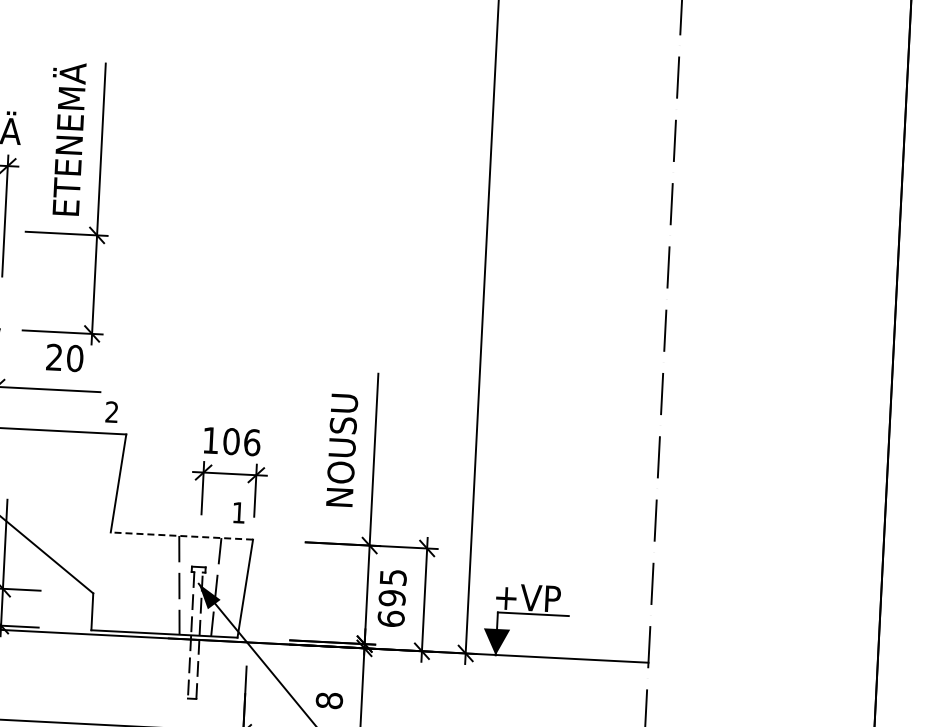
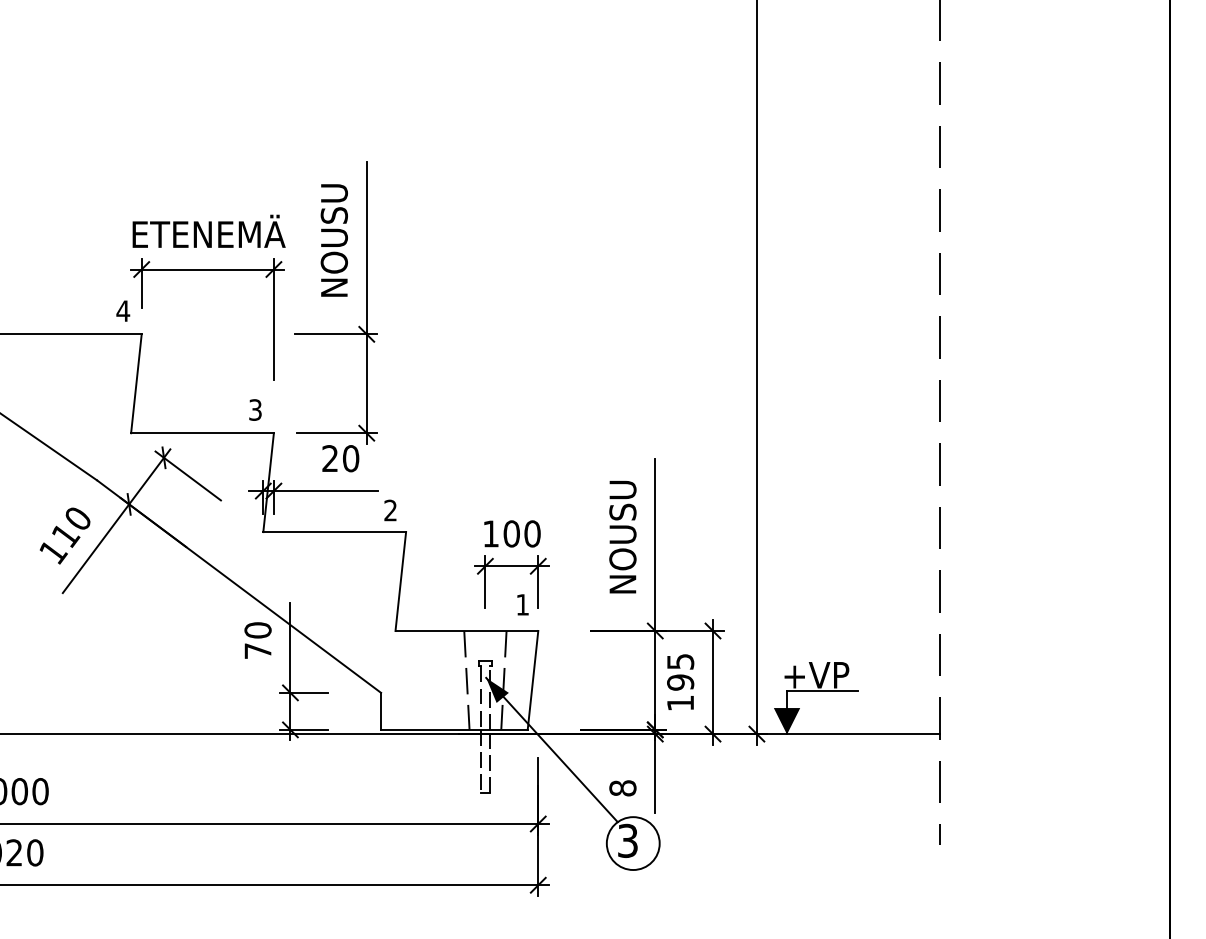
text: (65, 138) -> (330, 238), ETENEMÄ -> NOUSU
text: (252, 442) -> (532, 533), 106 -> 100
line: (181, 535) -> (466, 630), dashed -> solid
text: (391, 619) -> (680, 703), 695 -> 195

